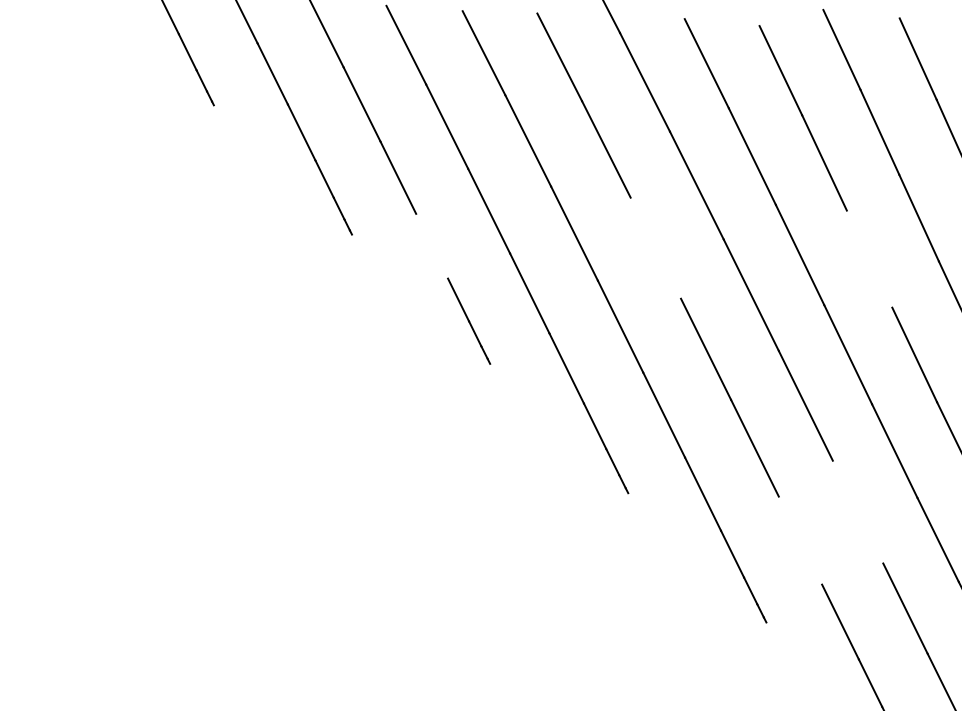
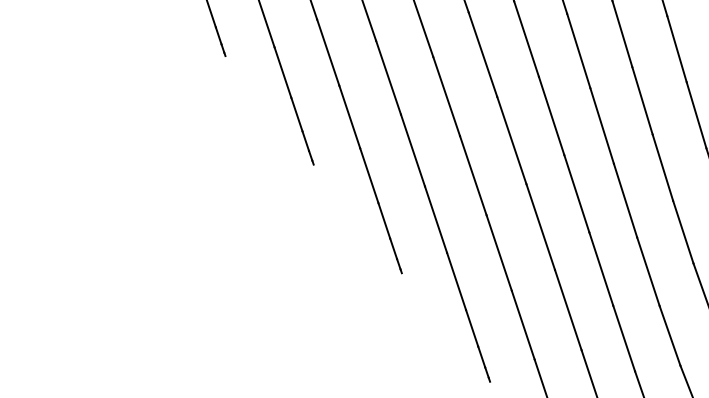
line: (432, 245) -> (283, 72), added
line: (655, 247) -> (446, 95), added
line: (869, 258) -> (602, 125), added
line: (857, 511) -> (567, 309), added
line: (800, 540) -> (523, 325), added

